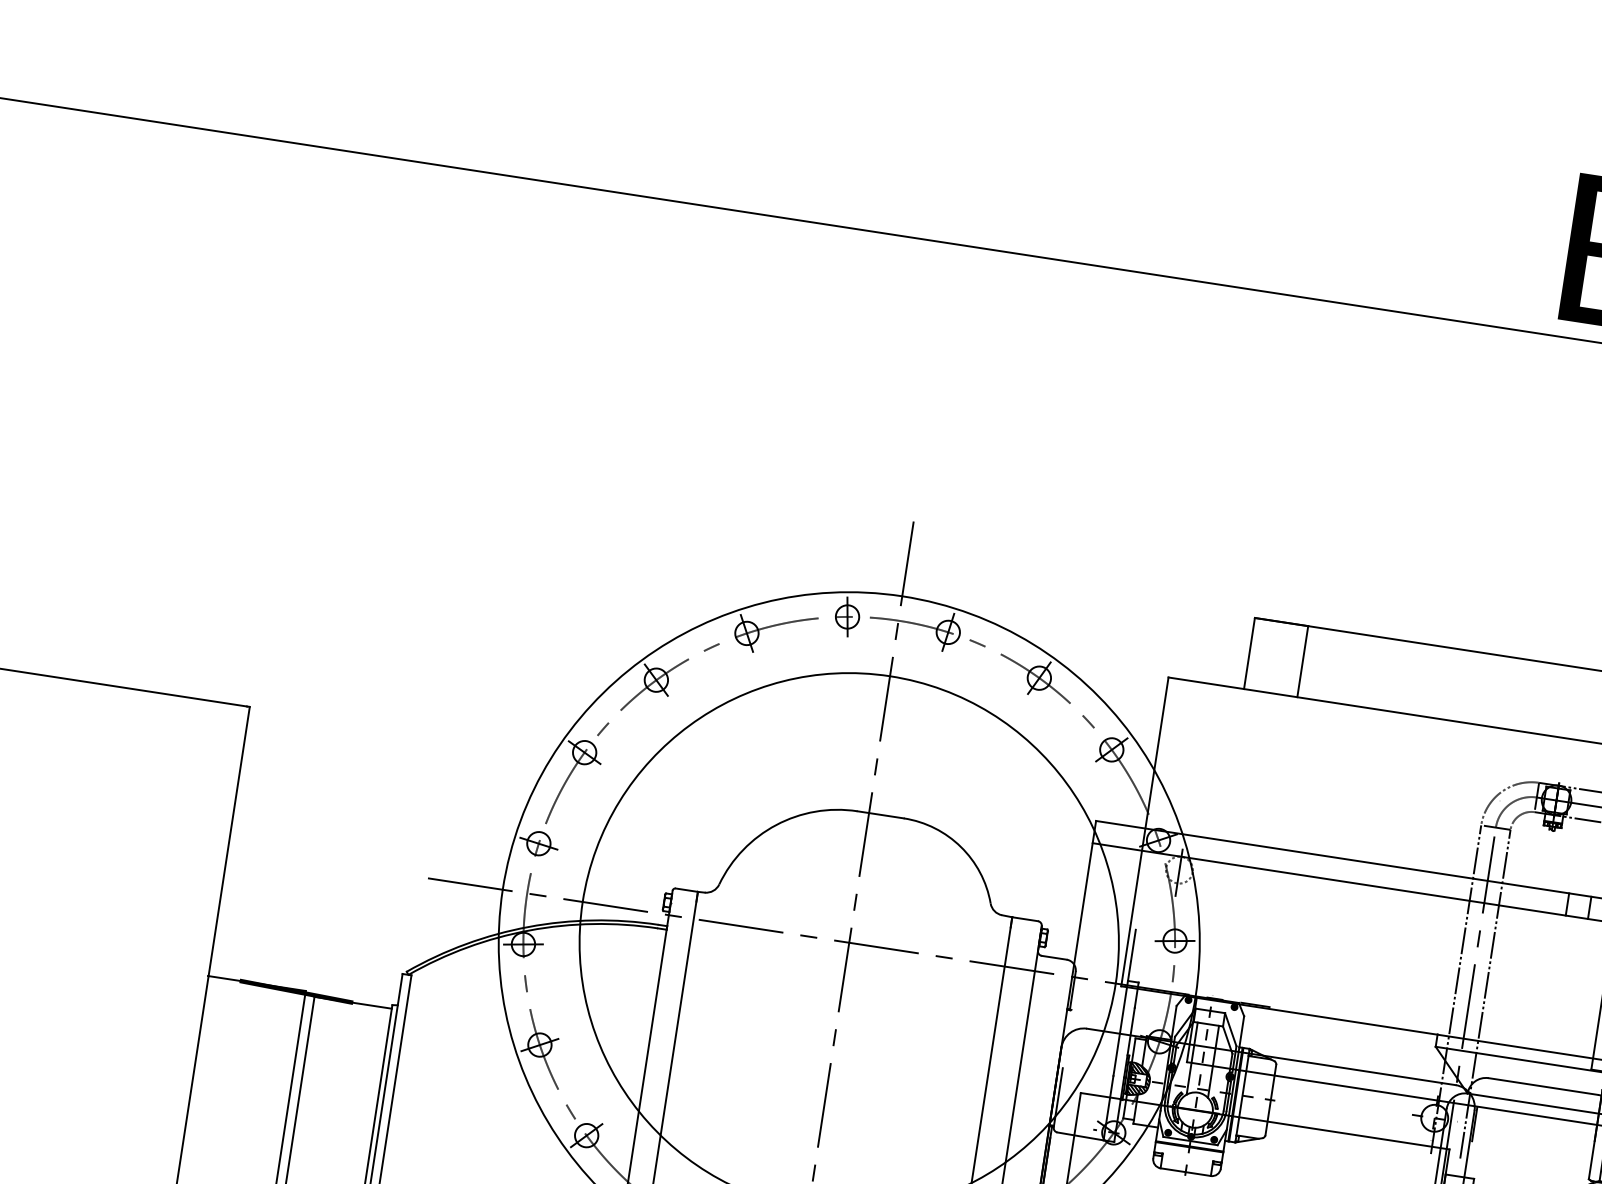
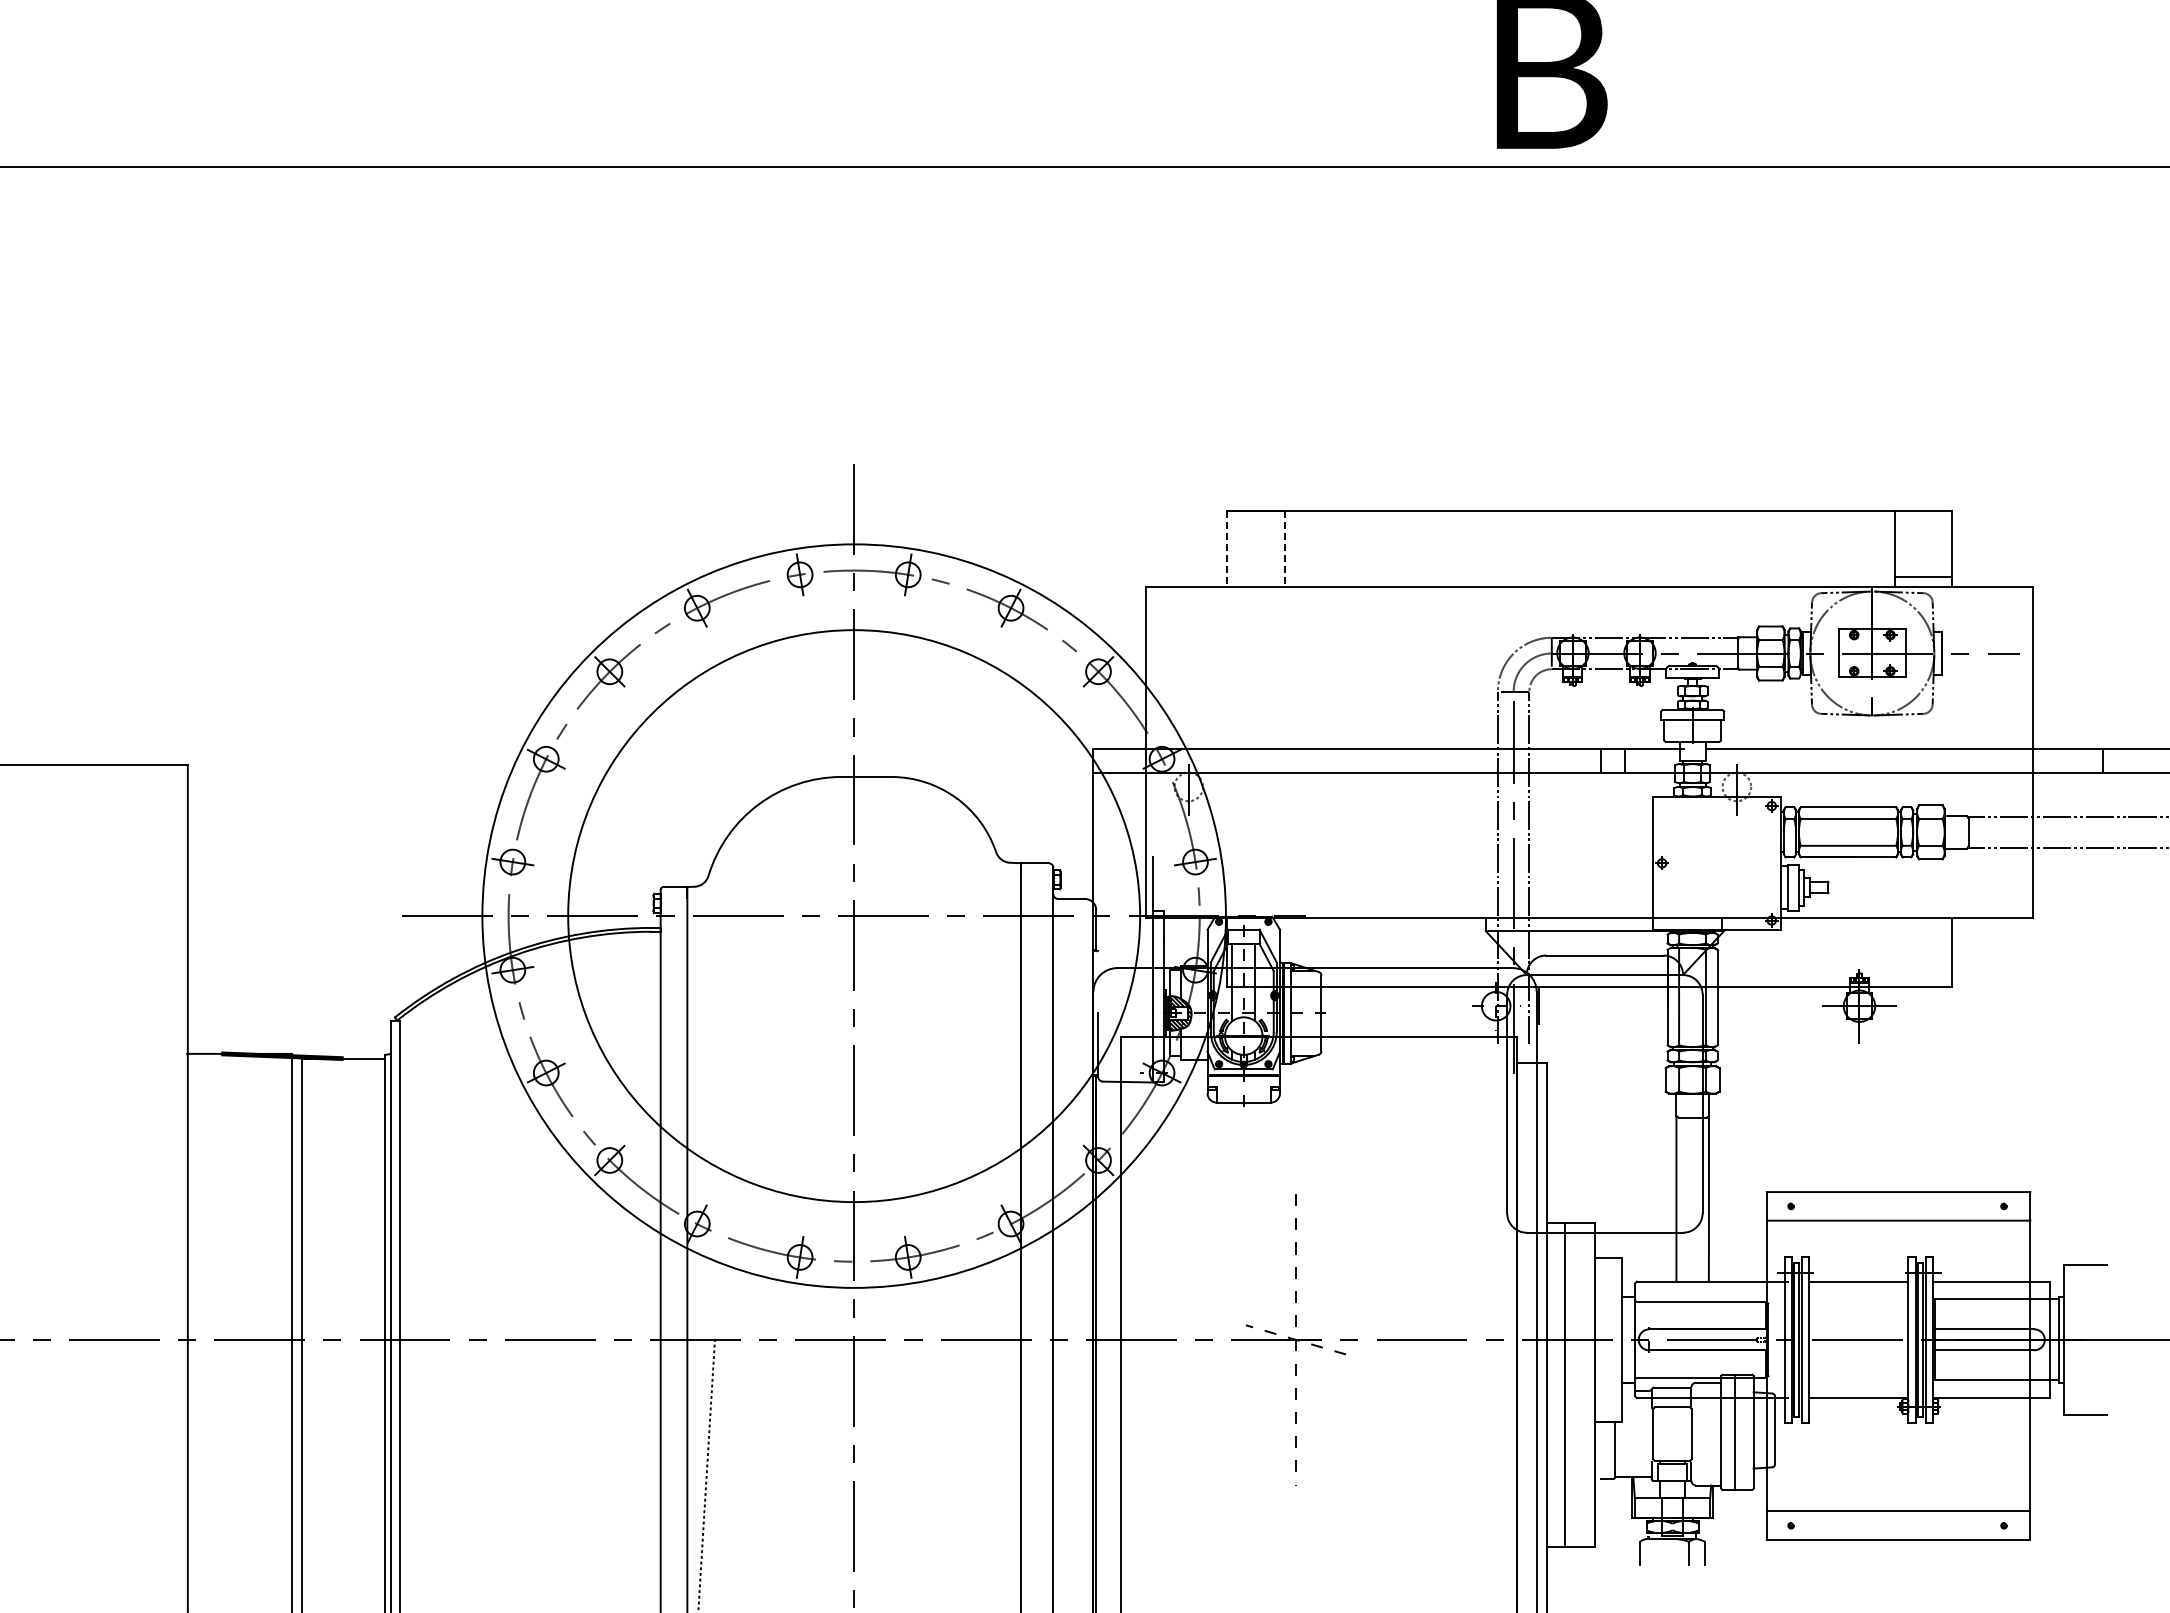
line: (1249, 654) -> (1227, 549), solid -> dashed
line: (1302, 662) -> (1284, 549), solid -> dashed

